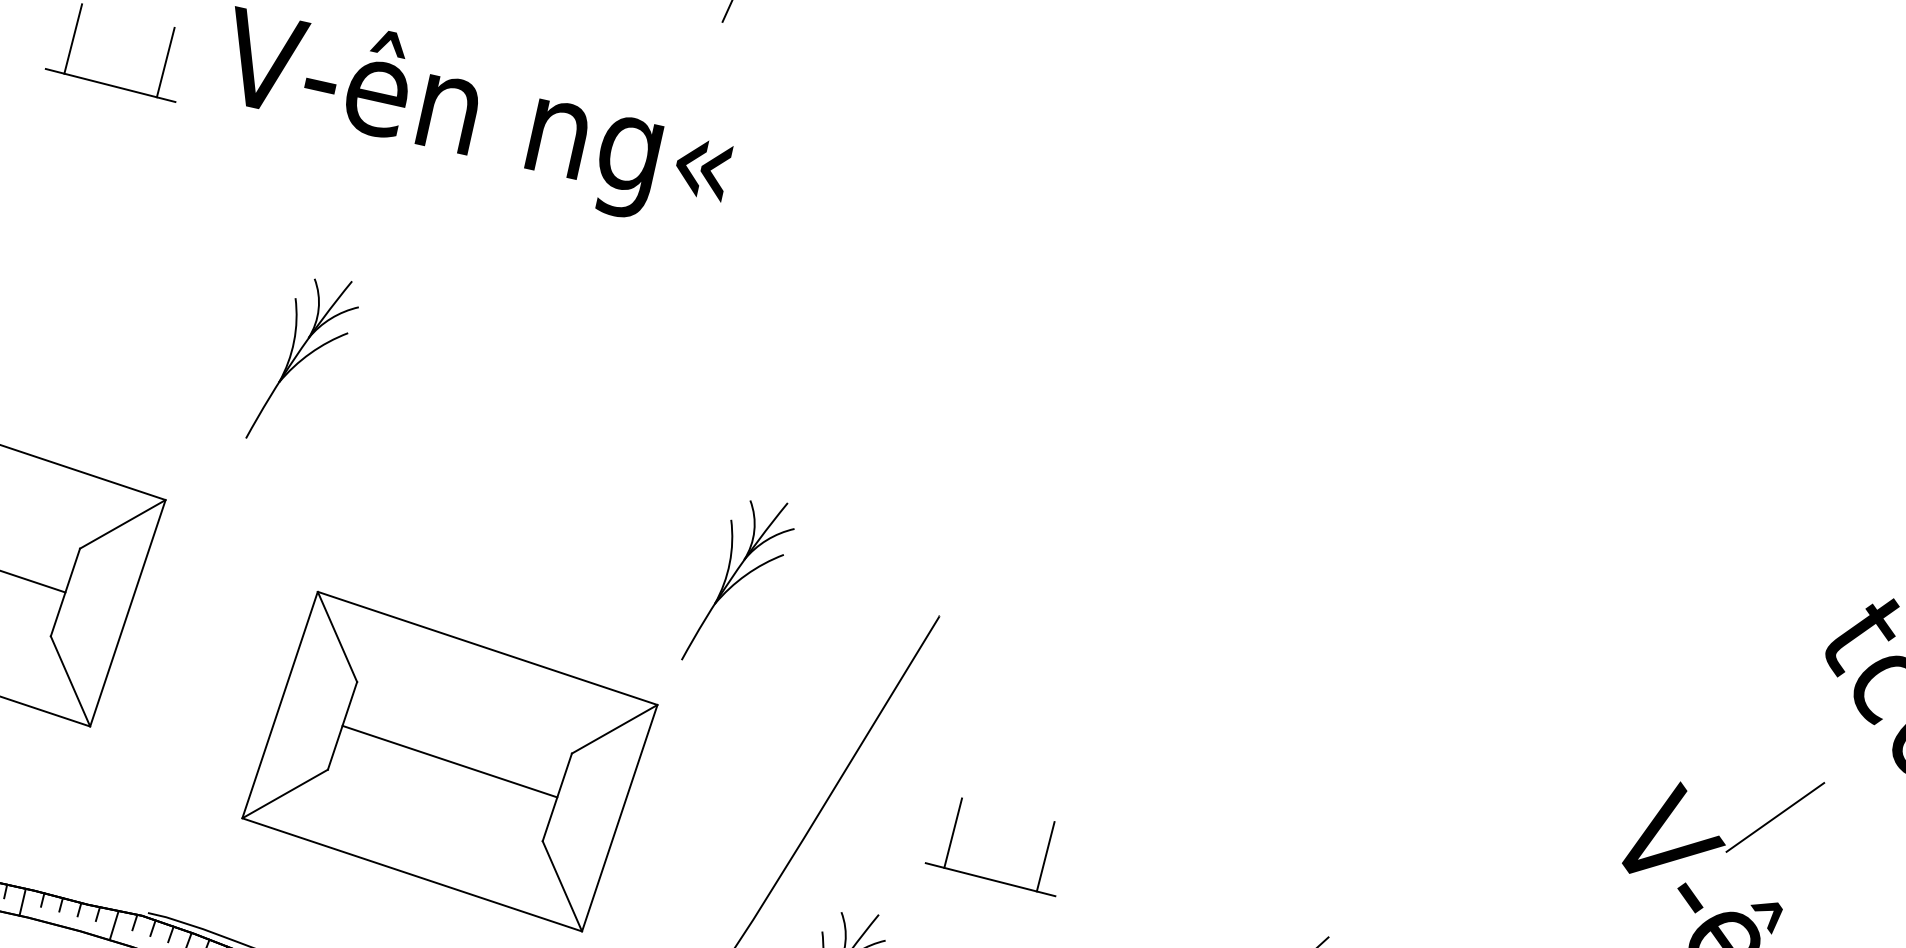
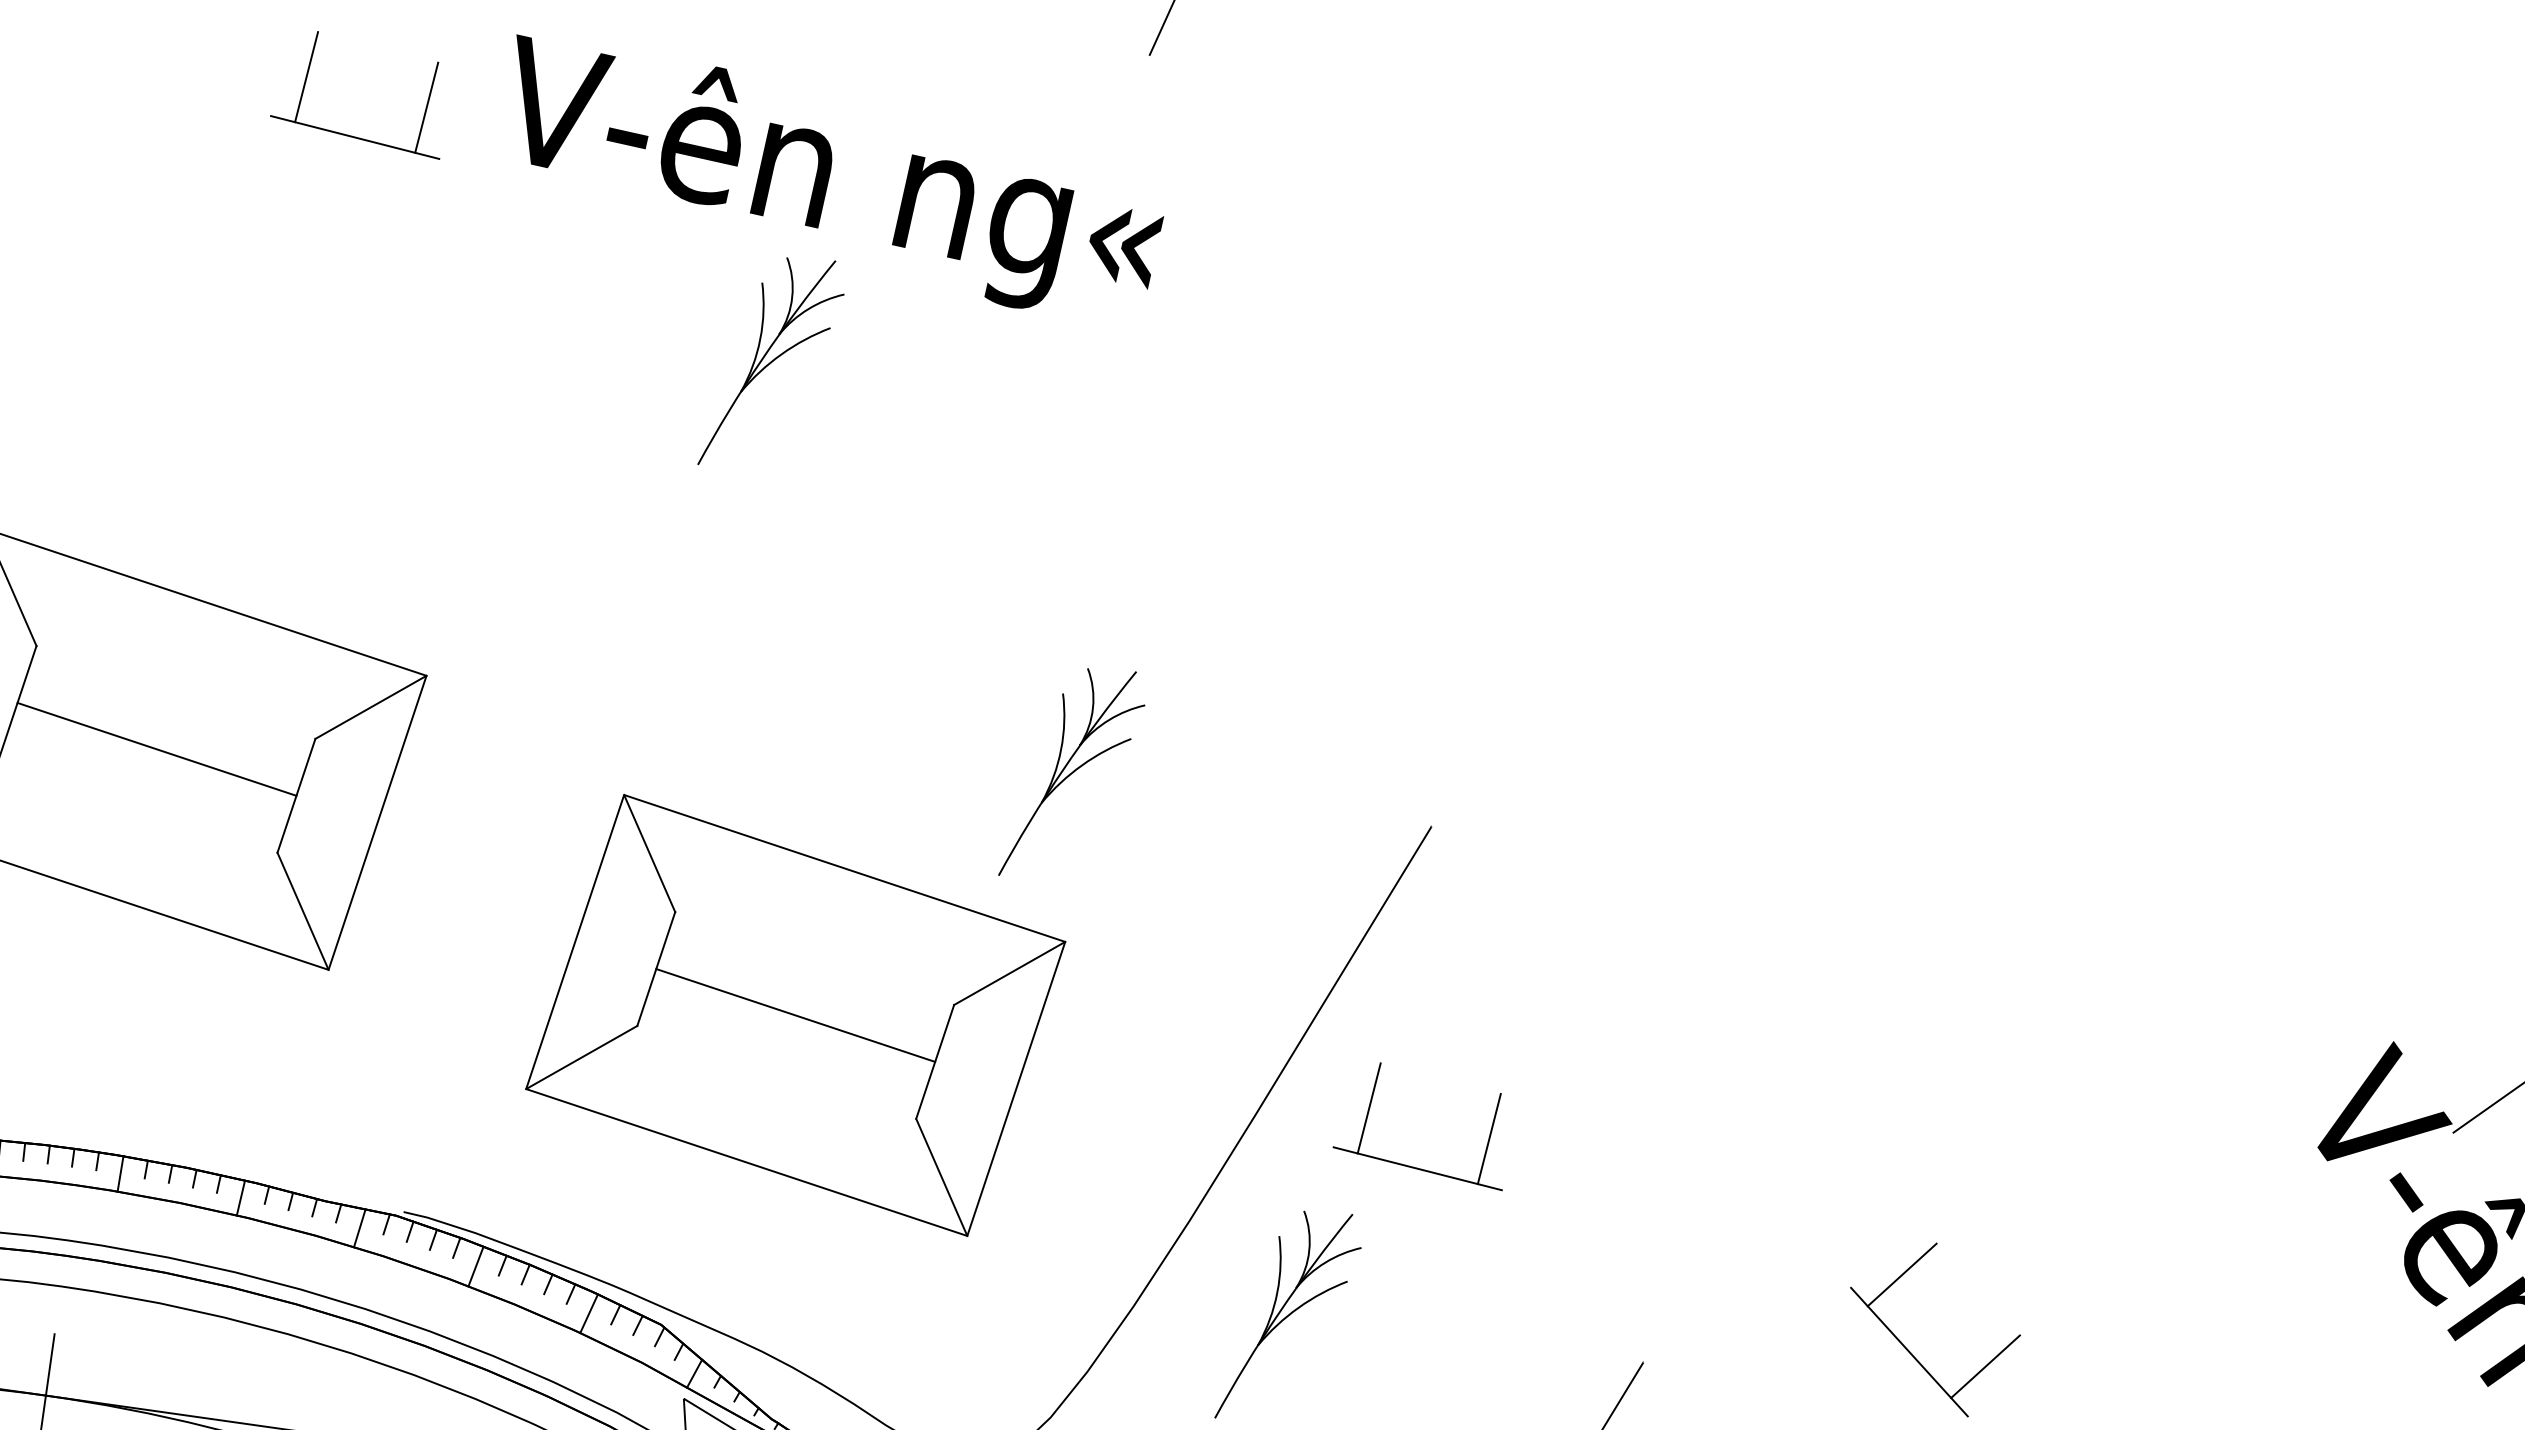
part: (301, 358) -> (770, 361), moved
part: (737, 579) -> (1071, 771), moved
part: (984, 877) -> (1409, 1165), moved

